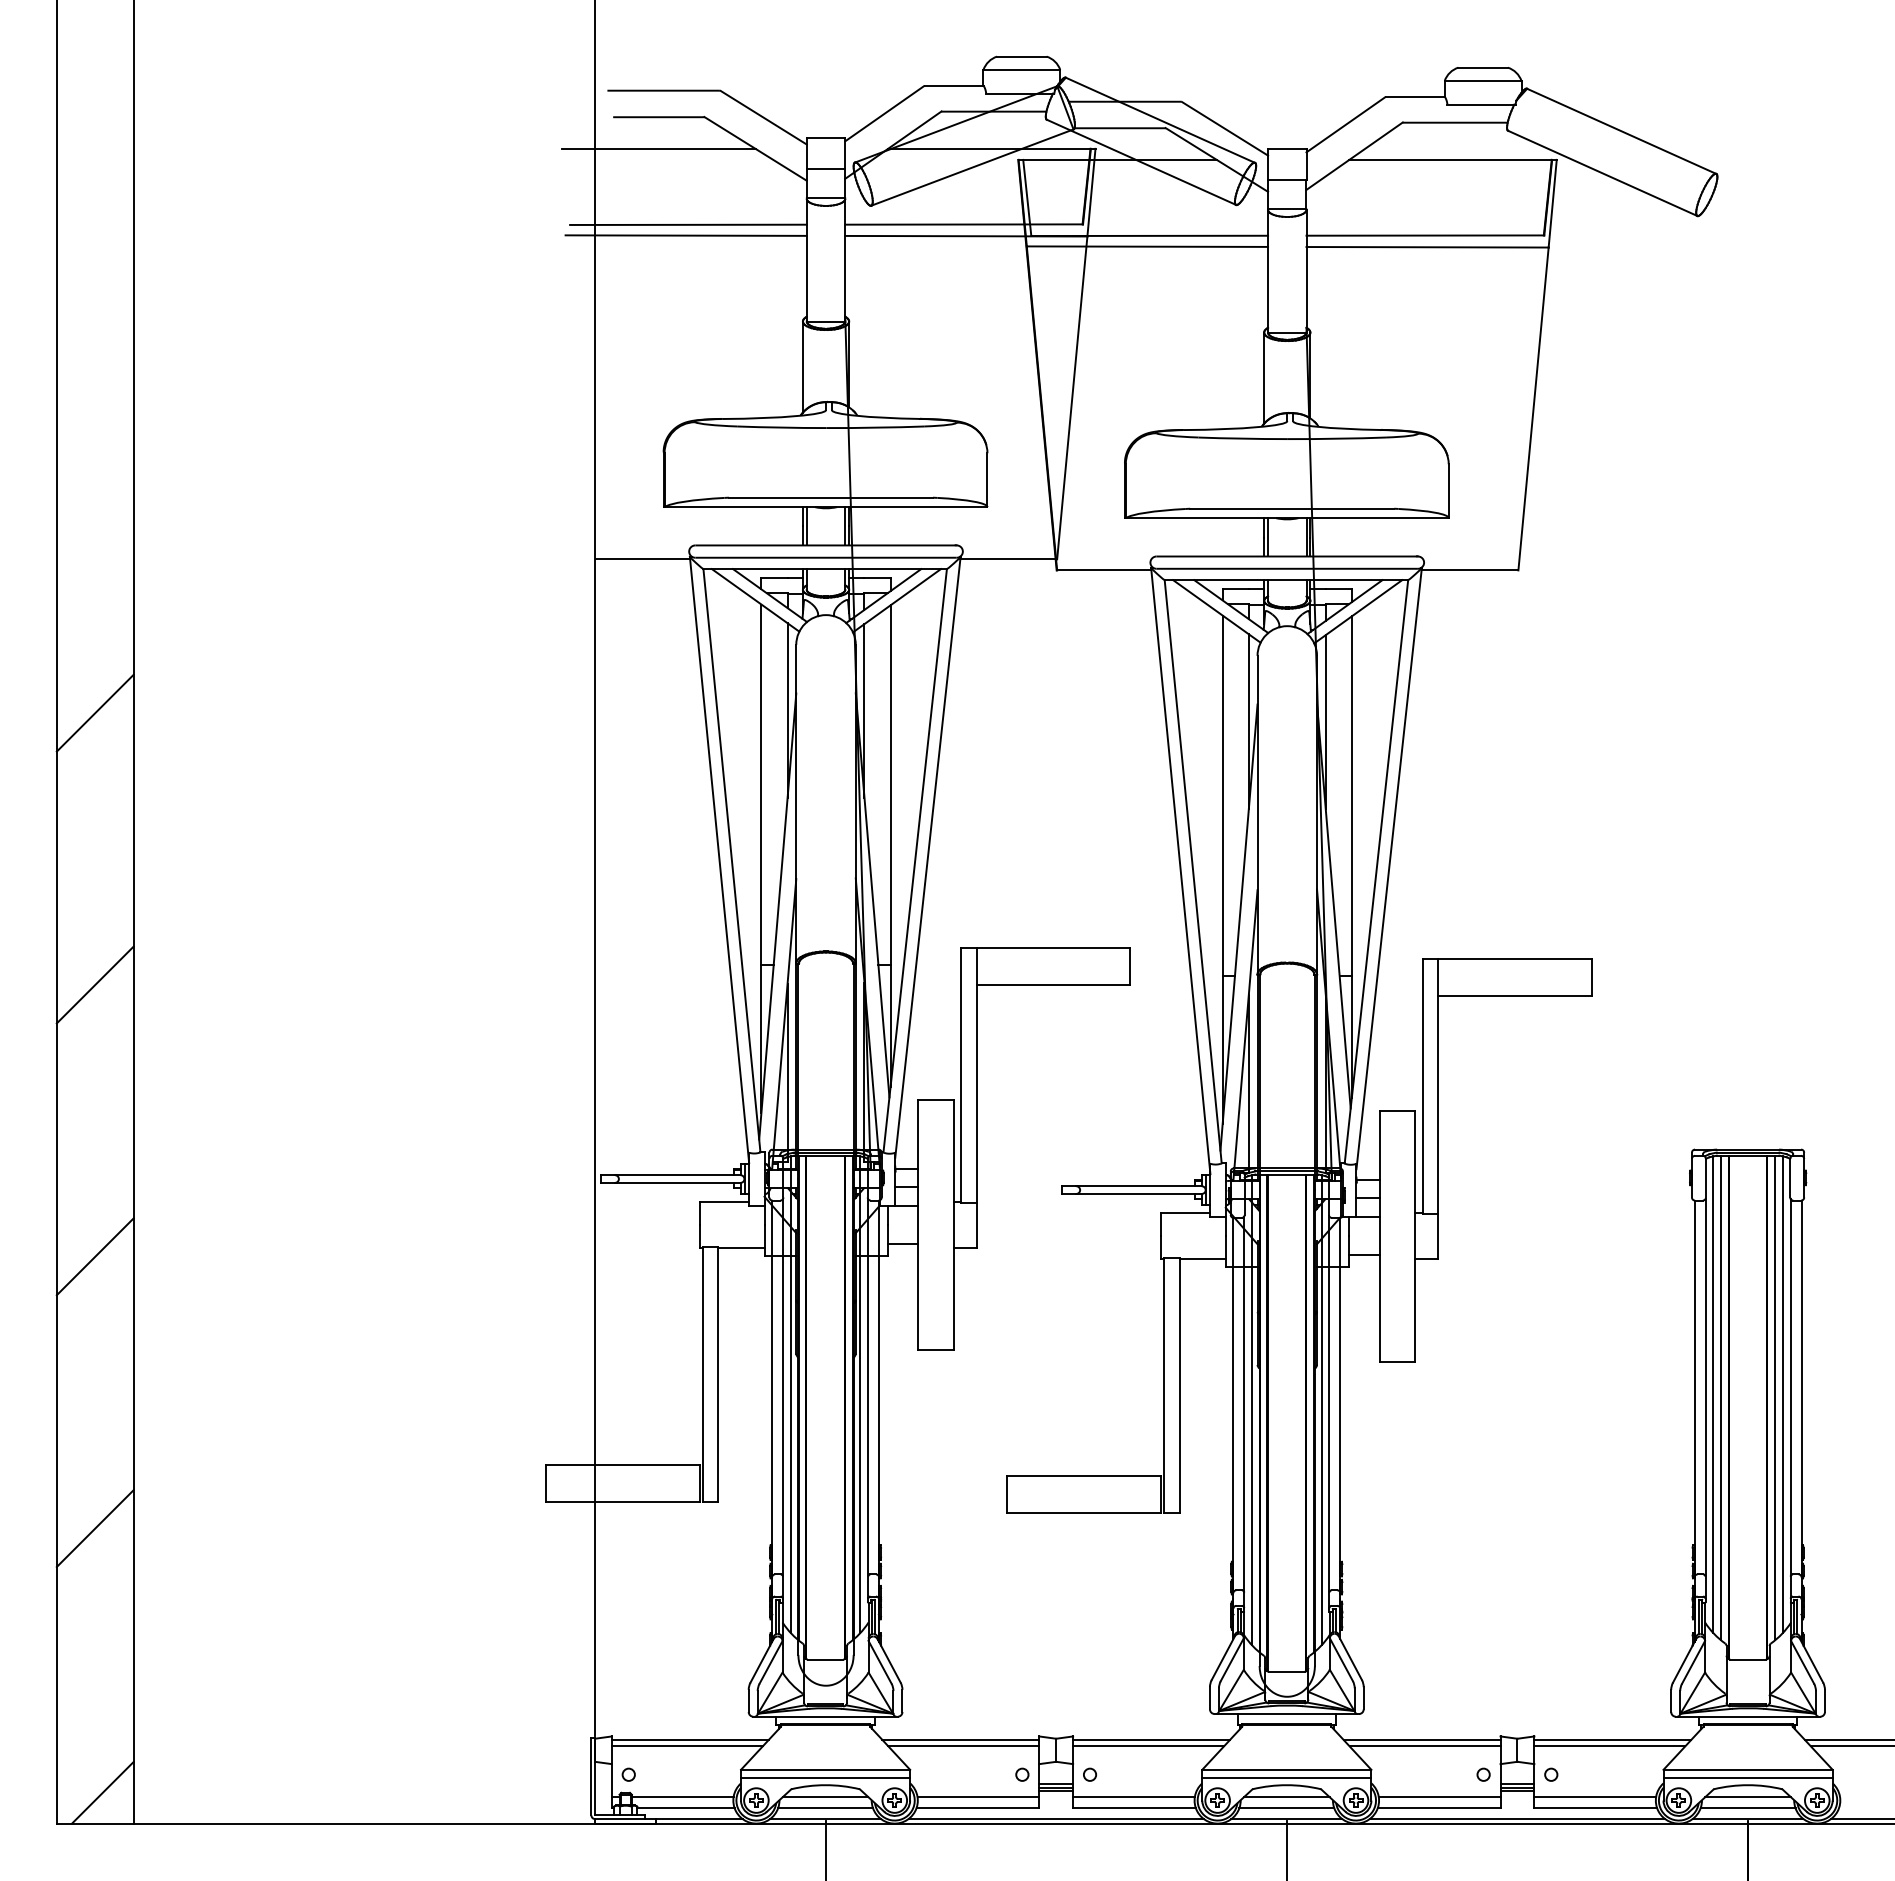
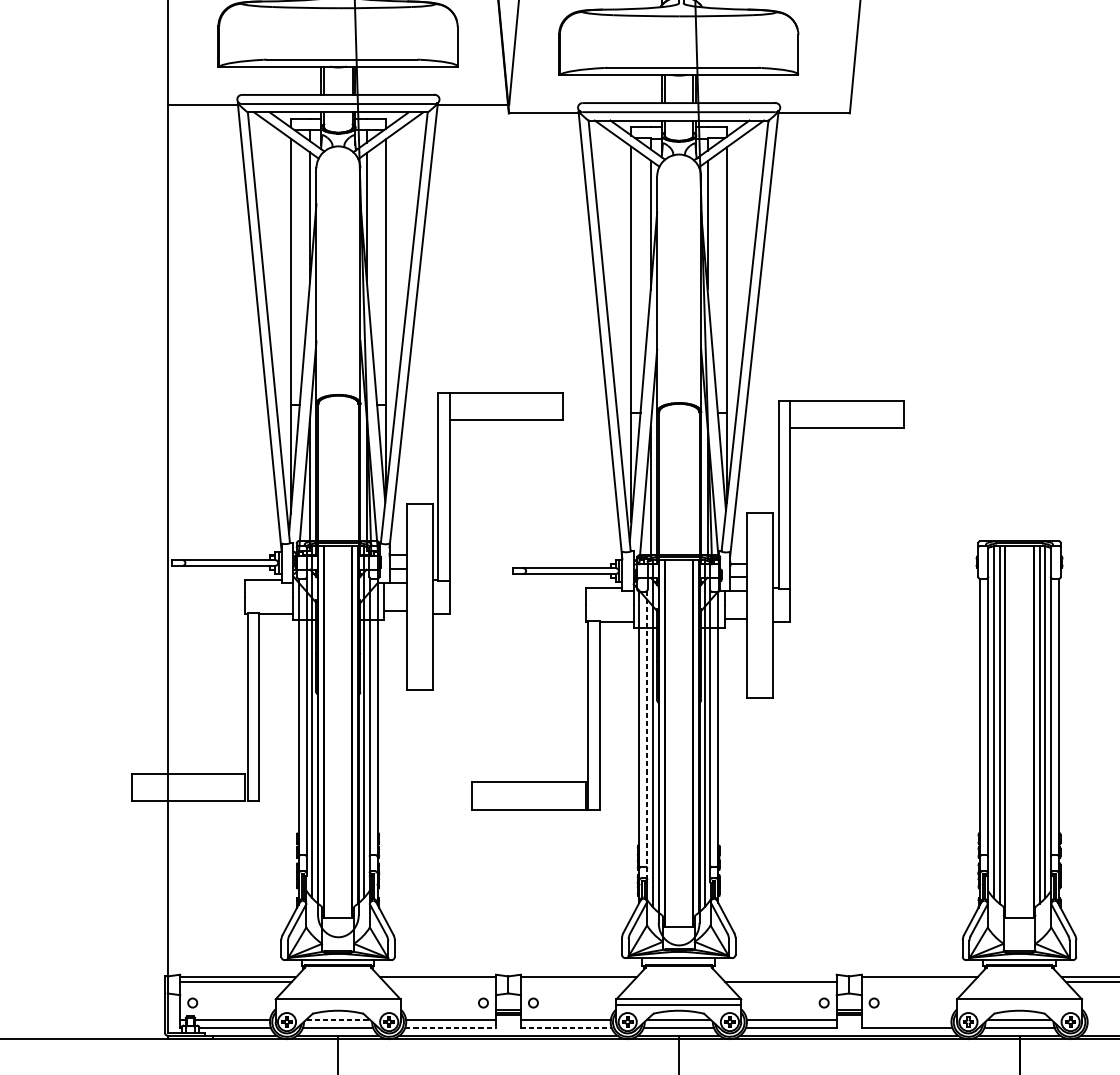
line: (1244, 1413) -> (647, 736), solid -> dashed
line: (1421, 1739) -> (778, 976), removed
line: (963, 1746) -> (439, 982), removed
line: (1148, 1746) -> (576, 982), removed
line: (1609, 1746) -> (917, 982), removed
line: (825, 1777) -> (338, 1005), removed
line: (1747, 1777) -> (1019, 1005), removed
line: (825, 1797) -> (338, 1019), solid -> dashed
line: (1595, 1797) -> (906, 1019), removed
line: (978, 1808) -> (451, 1027), solid -> dashed
line: (1135, 1808) -> (567, 1027), solid -> dashed

